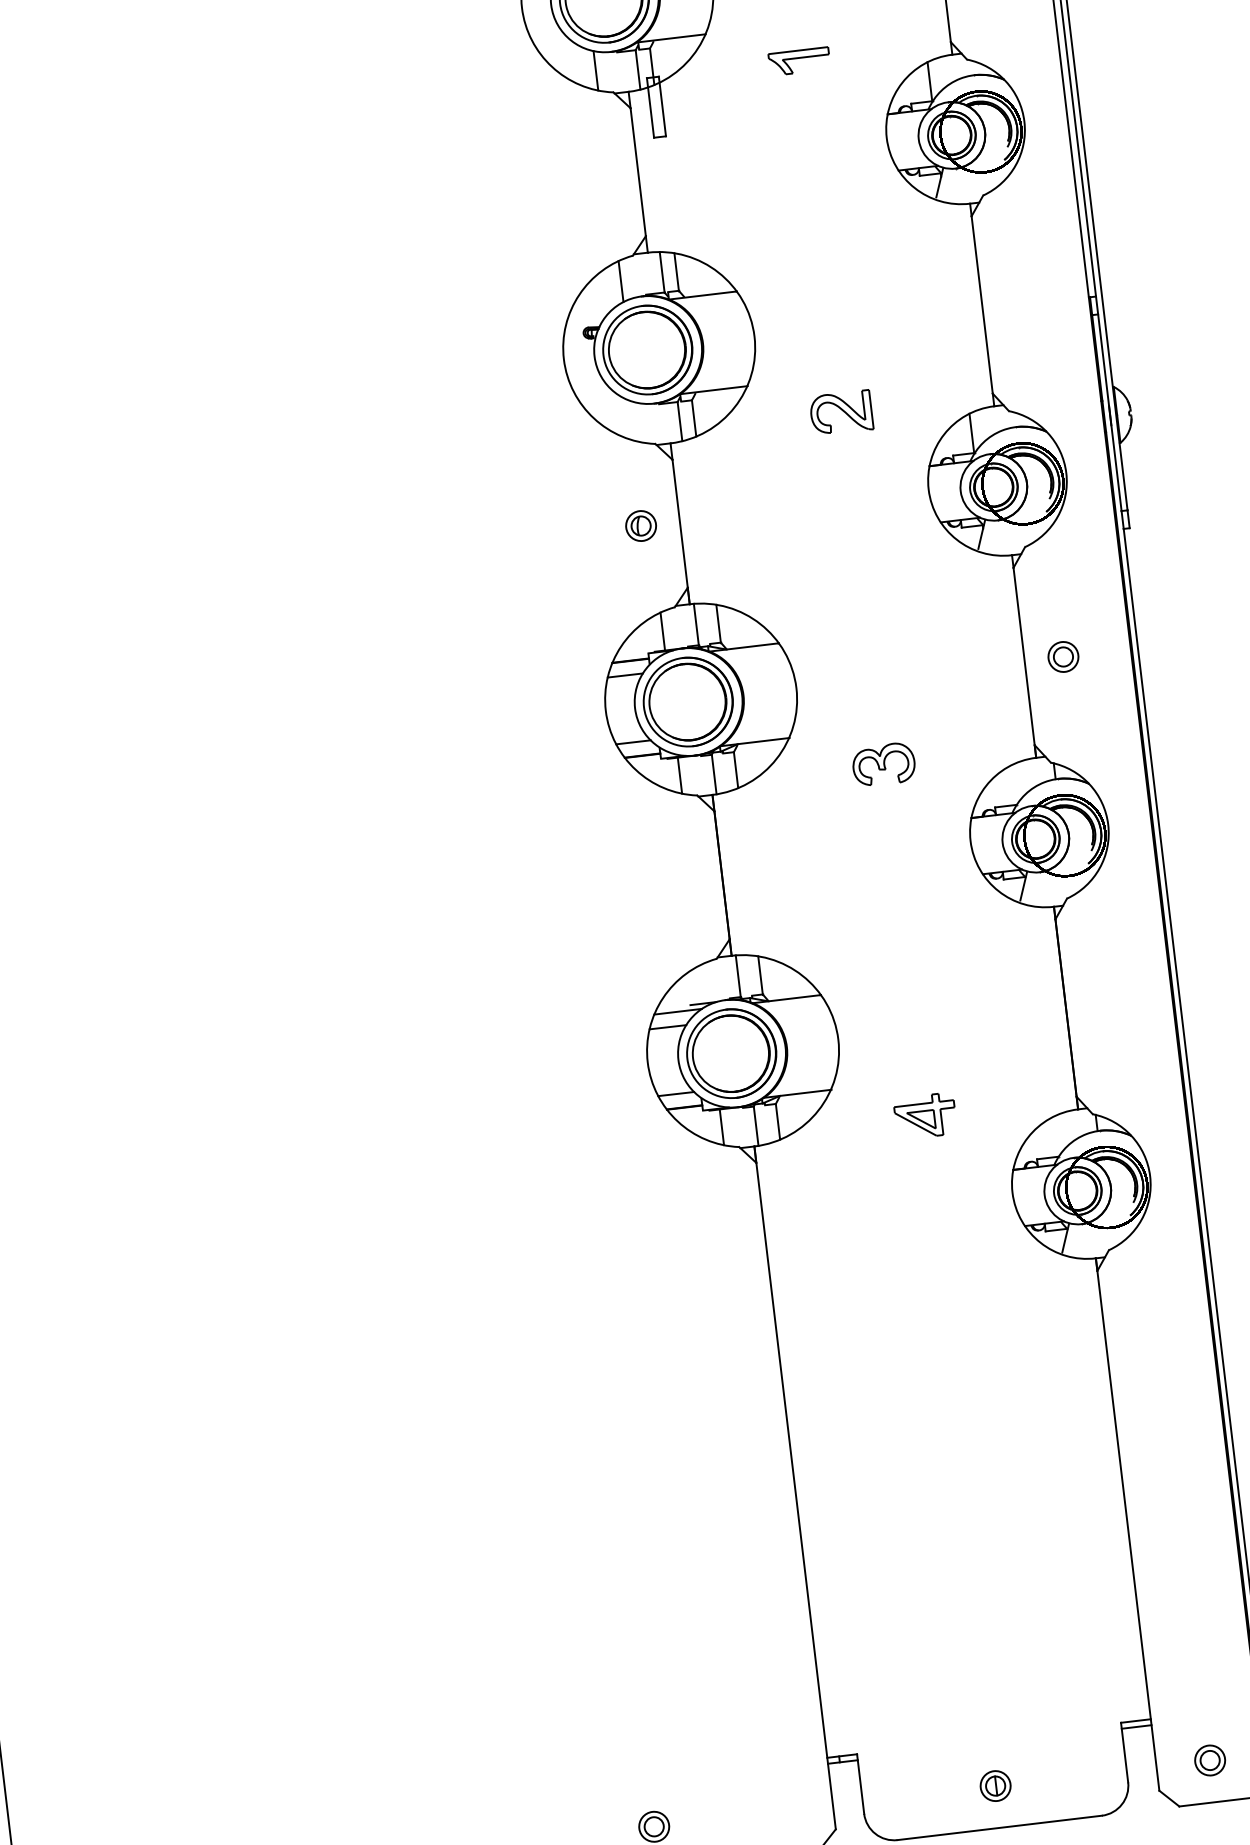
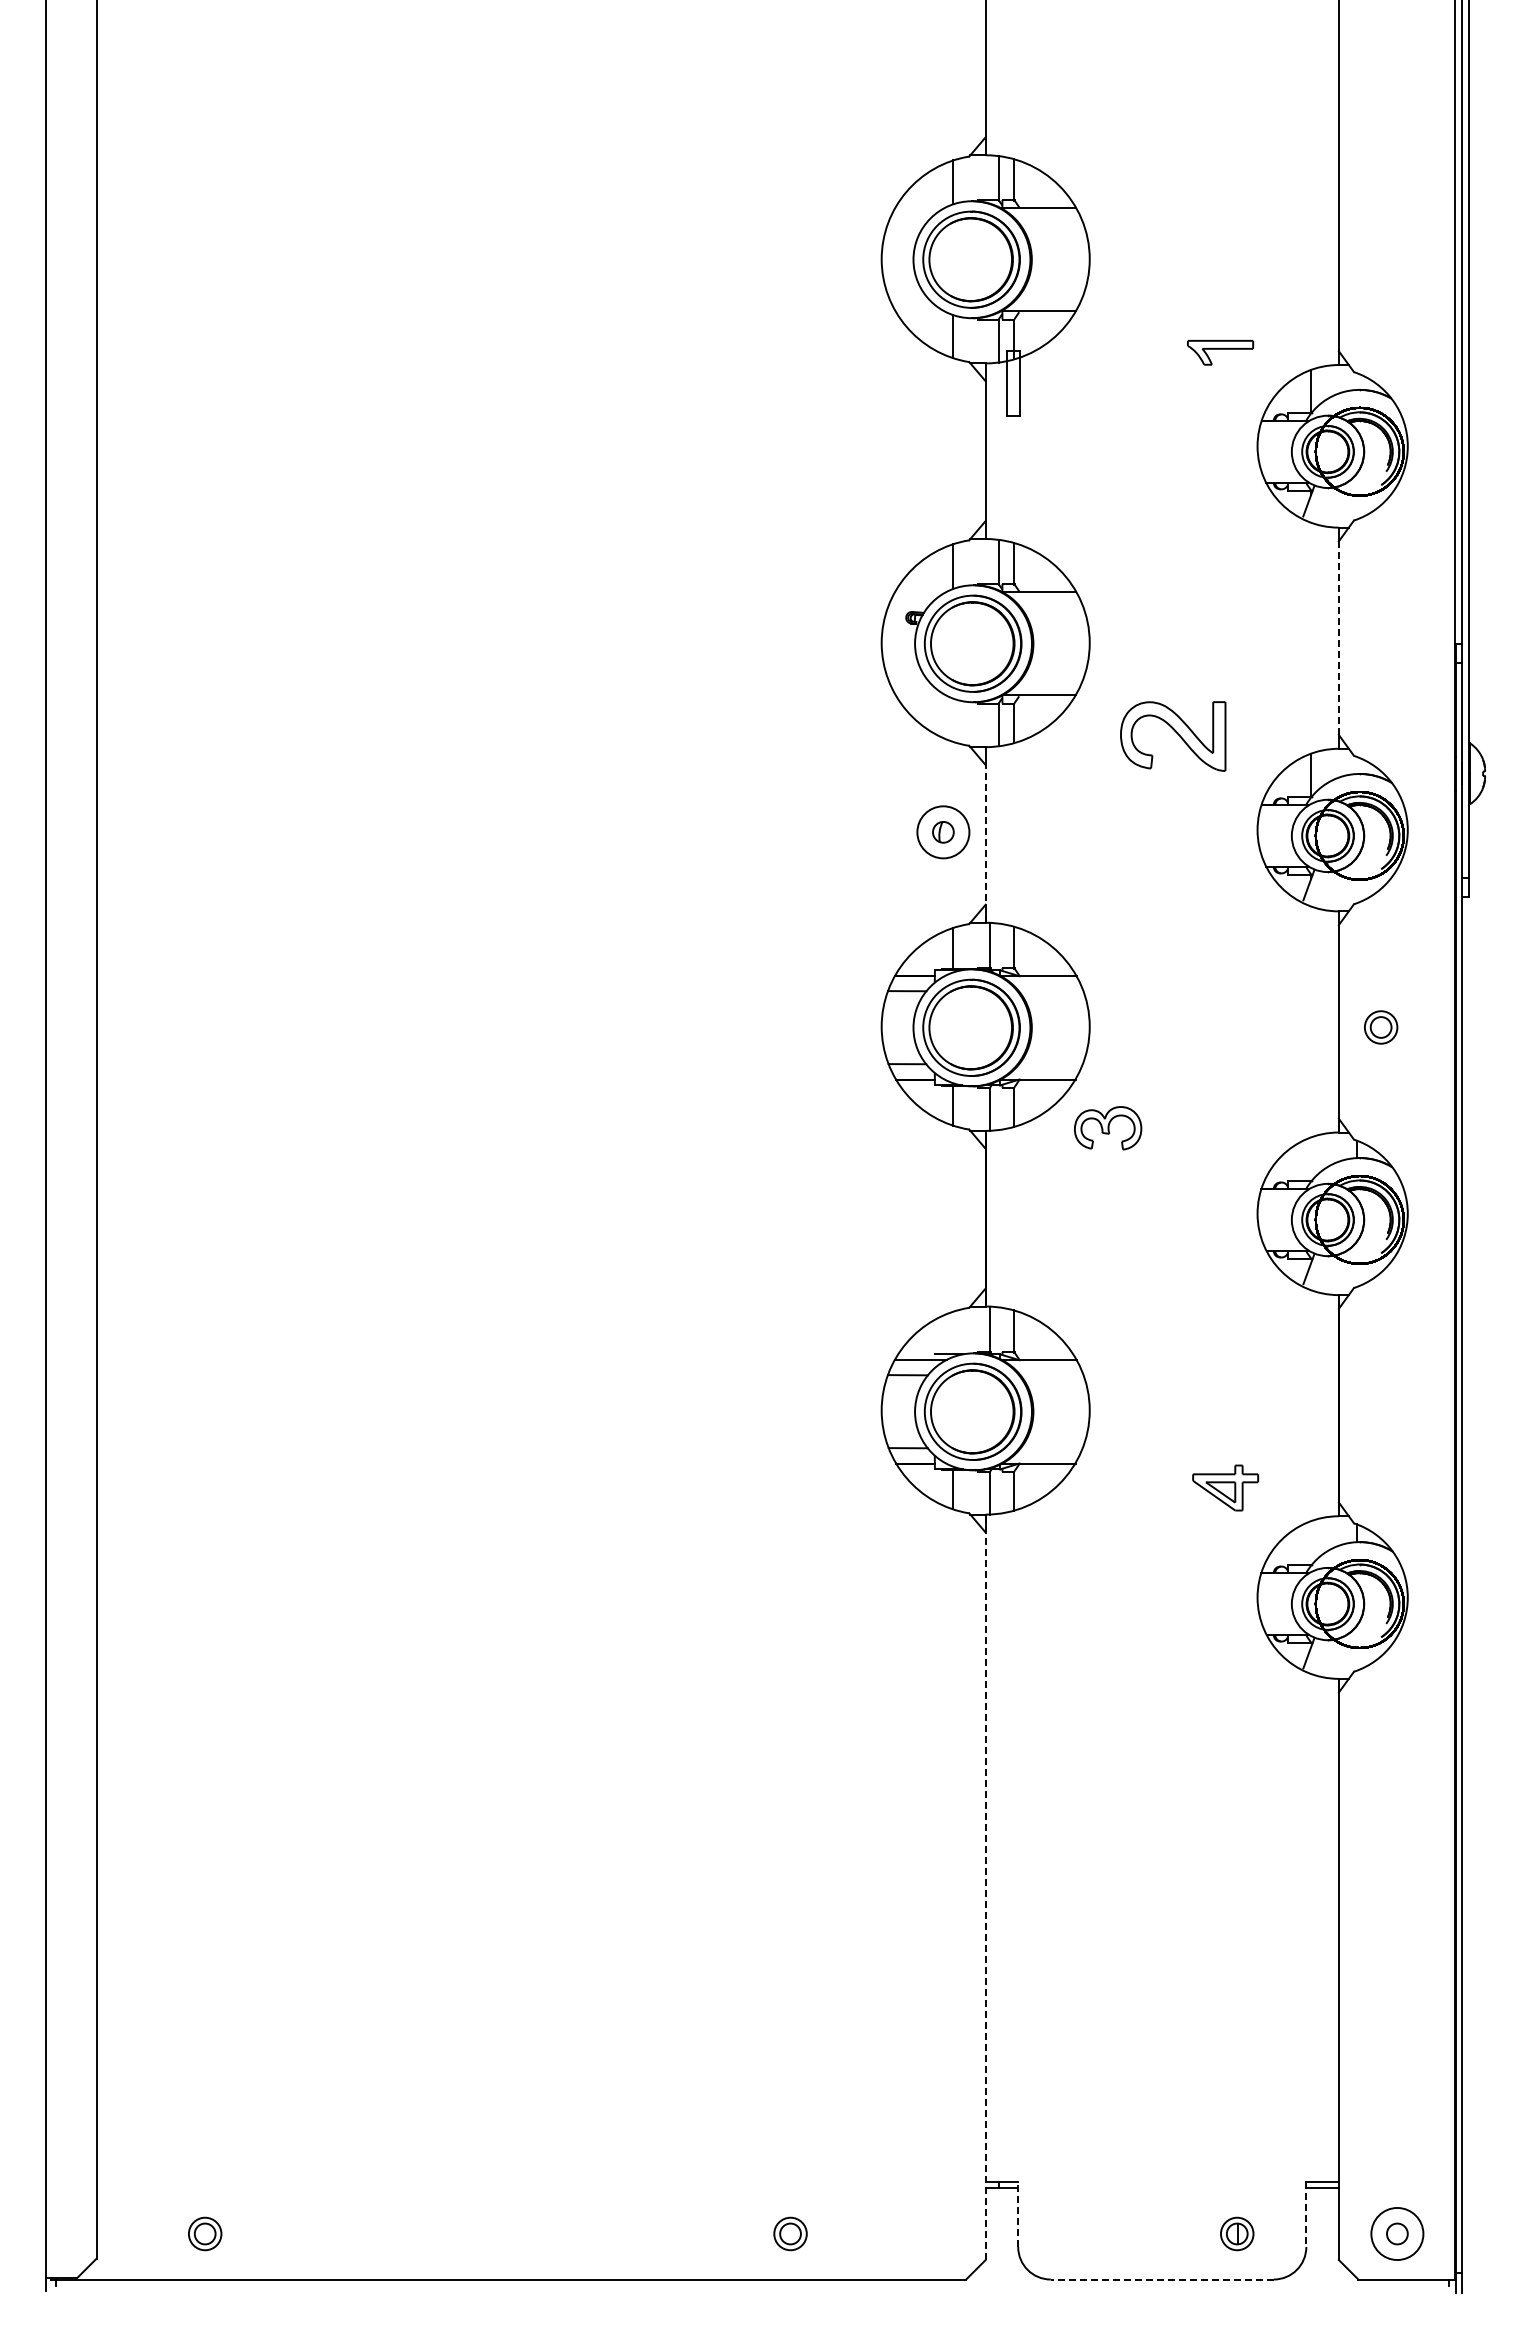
part: (799, 61) -> (1220, 352), moved
line: (981, 305) -> (1338, 638), solid -> dashed
part: (841, 413) -> (1173, 736), size x1.6
circle: (641, 526) -> (943, 832), size x1.6
line: (680, 531) -> (985, 843), solid -> dashed
part: (884, 764) -> (1108, 1128), moved
part: (925, 1115) -> (1225, 1487), moved
line: (794, 1488) -> (985, 1887), solid -> dashed
line: (1124, 1752) -> (1306, 2214), solid -> dashed
circle: (1210, 1760) -> (1397, 2233), size x1.6
line: (860, 1784) -> (1018, 2214), solid -> dashed
part: (995, 1785) -> (1237, 2233), moved
line: (999, 1827) -> (1162, 2279), solid -> dashed

